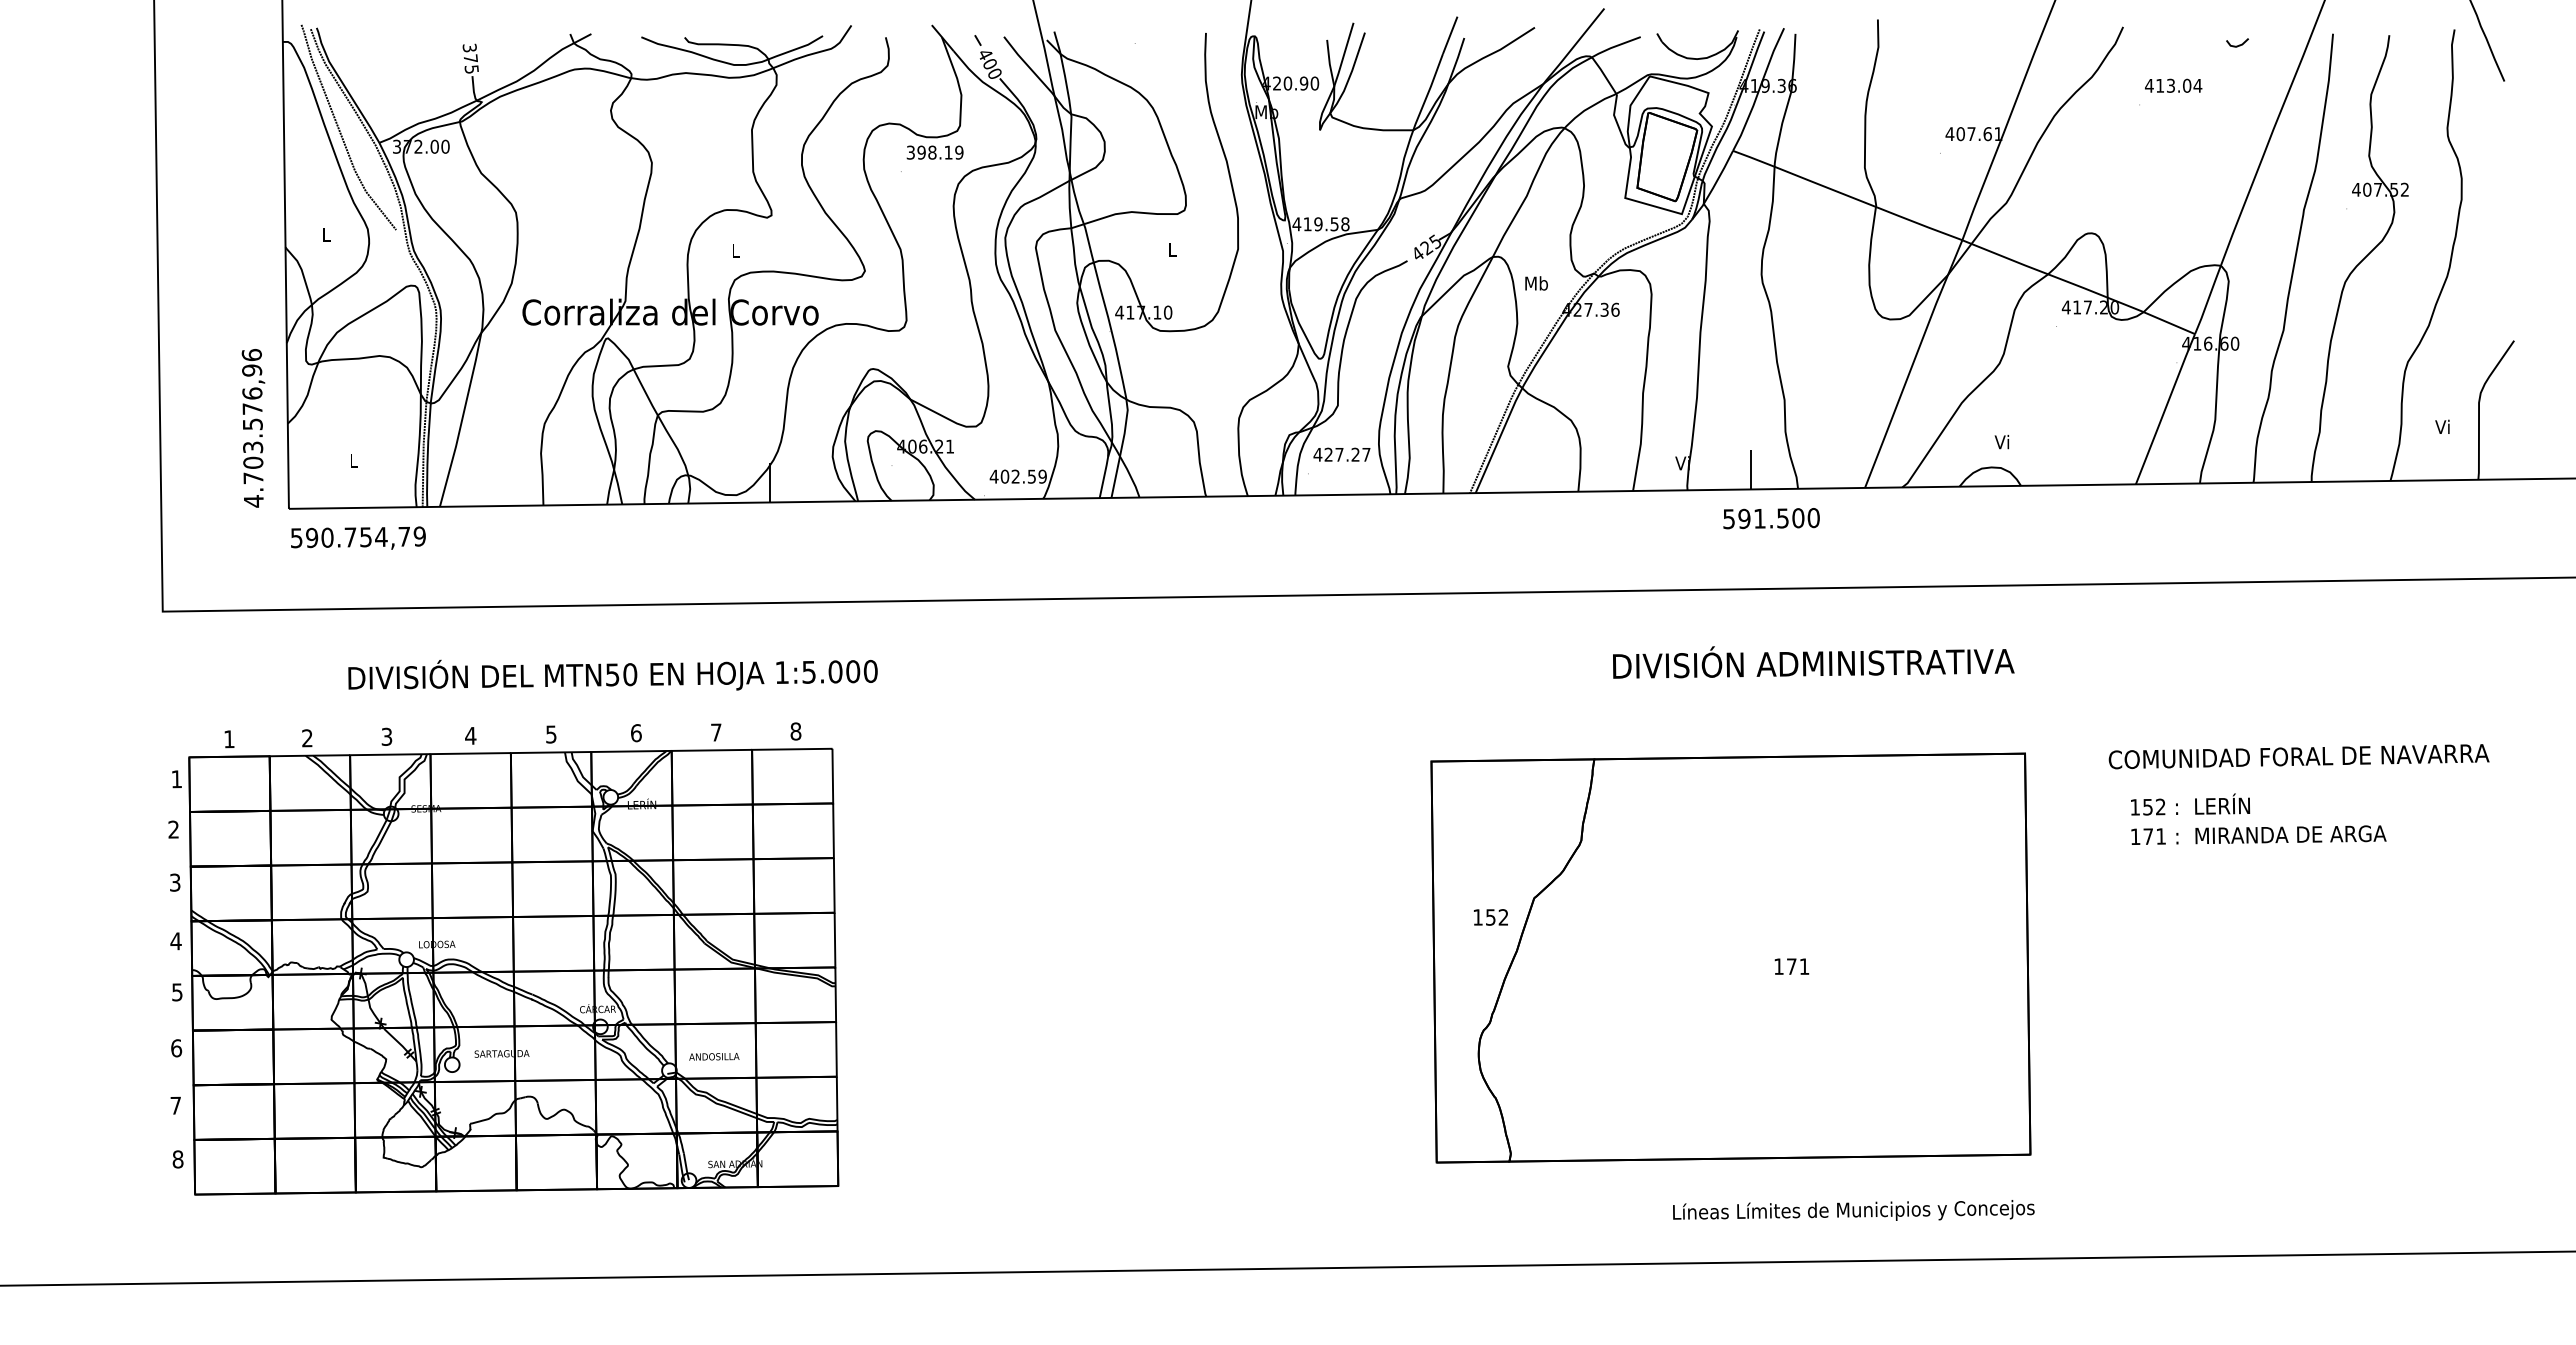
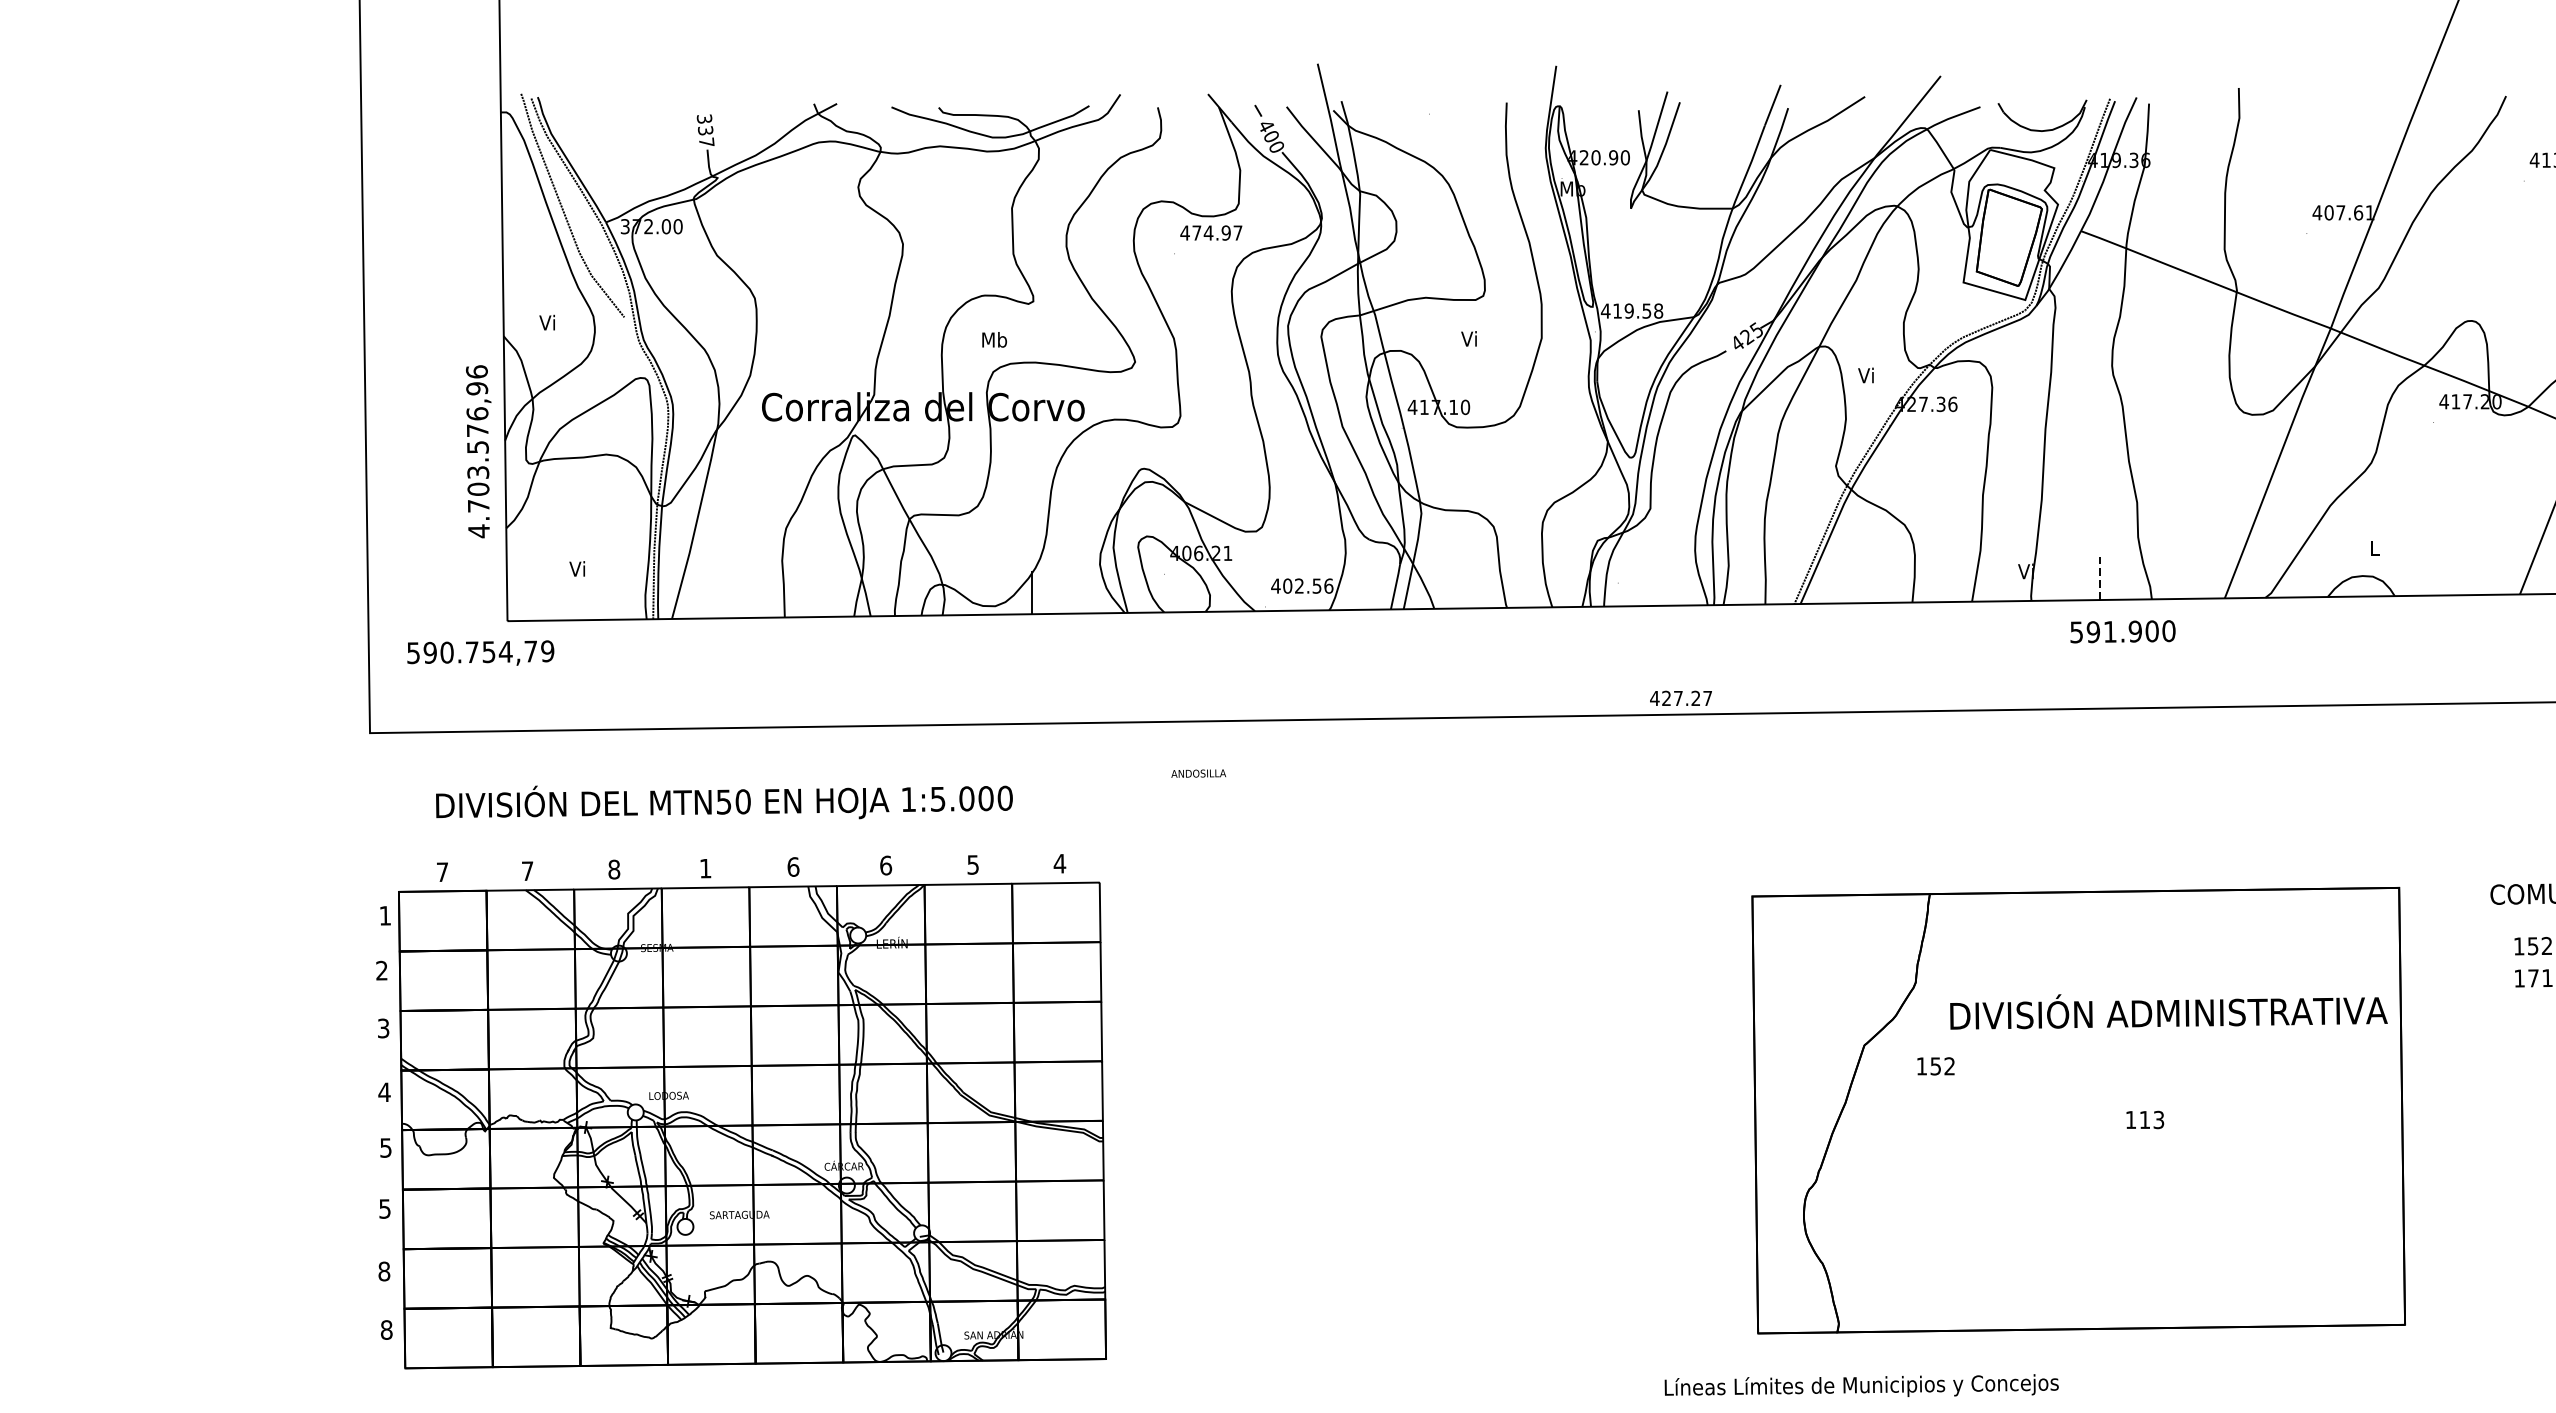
text: (470, 63) -> (705, 135), 375 -> 337
text: (934, 152) -> (1210, 232), 398.19 -> 474.97
text: (325, 234) -> (547, 322), L -> Vi
text: (1171, 249) -> (1469, 338), L -> Vi
text: (735, 250) -> (994, 339), L -> Mb
text: (1536, 283) -> (1866, 375), Mb -> Vi
text: (253, 428) -> (478, 451), moved
text: (2001, 441) -> (2373, 547), Vi -> L
text: (1341, 454) -> (1680, 698), moved
text: (352, 460) -> (576, 568), L -> Vi
line: (1750, 469) -> (2100, 578), solid -> dashed
text: (1042, 476) -> (1328, 585), 402.59 -> 402.56
text: (1782, 518) -> (2134, 631), 591.500 -> 591.900
text: (358, 537) -> (480, 652), moved
text: (1813, 662) -> (2168, 1011), moved
text: (612, 674) -> (723, 801), moved
text: (795, 731) -> (1059, 863), 8 -> 4
text: (716, 732) -> (973, 864), 7 -> 5
text: (551, 734) -> (793, 867), 5 -> 6
text: (470, 735) -> (705, 868), 4 -> 1
text: (386, 736) -> (613, 869), 3 -> 8
text: (307, 738) -> (527, 871), 2 -> 7
text: (229, 739) -> (442, 872), 1 -> 7
text: (1490, 917) -> (1935, 1066), moved
text: (1798, 966) -> (2152, 1119), 171 -> 113
text: (176, 1048) -> (384, 1209), 6 -> 5
text: (714, 1056) -> (1198, 773), moved
text: (175, 1105) -> (383, 1271), 7 -> 8
text: (1853, 1210) -> (1861, 1385), moved

